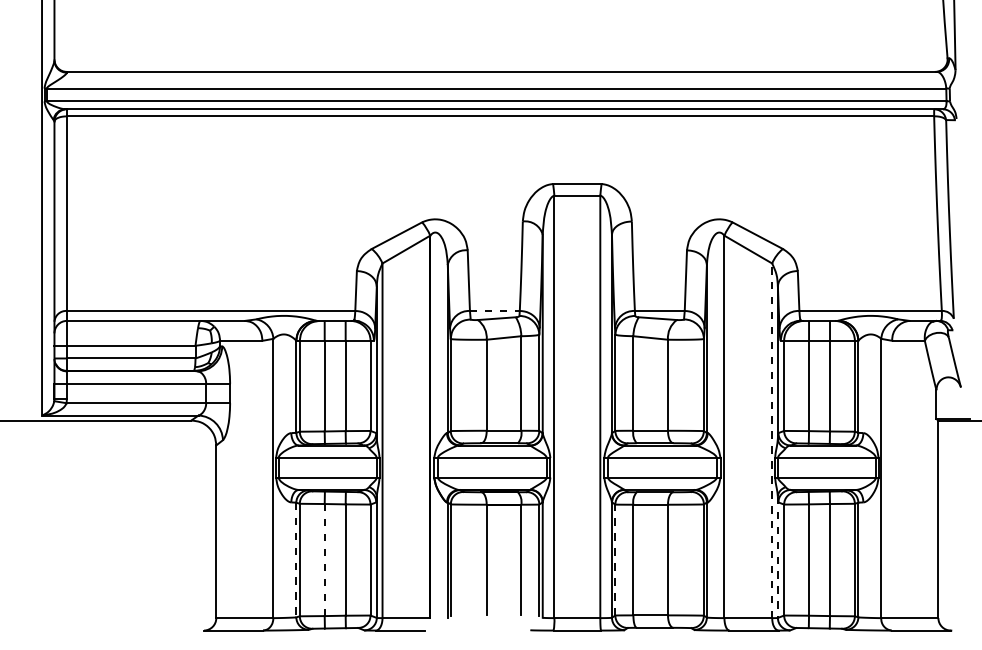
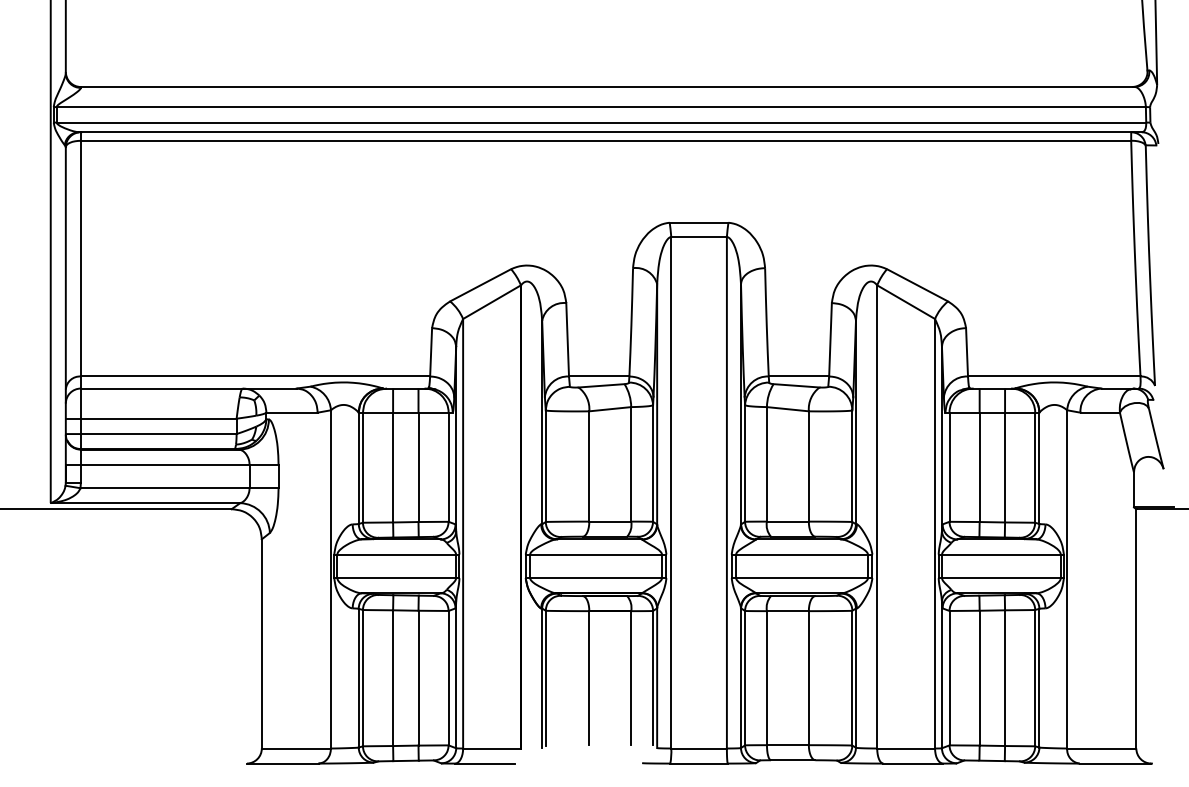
line: (495, 310) -> (599, 376), dashed -> solid
line: (772, 440) -> (935, 533), dashed -> solid
line: (777, 557) -> (941, 675), dashed -> solid
line: (615, 559) -> (745, 677), dashed -> solid
line: (296, 560) -> (358, 678), dashed -> solid
line: (325, 560) -> (393, 678), dashed -> solid

